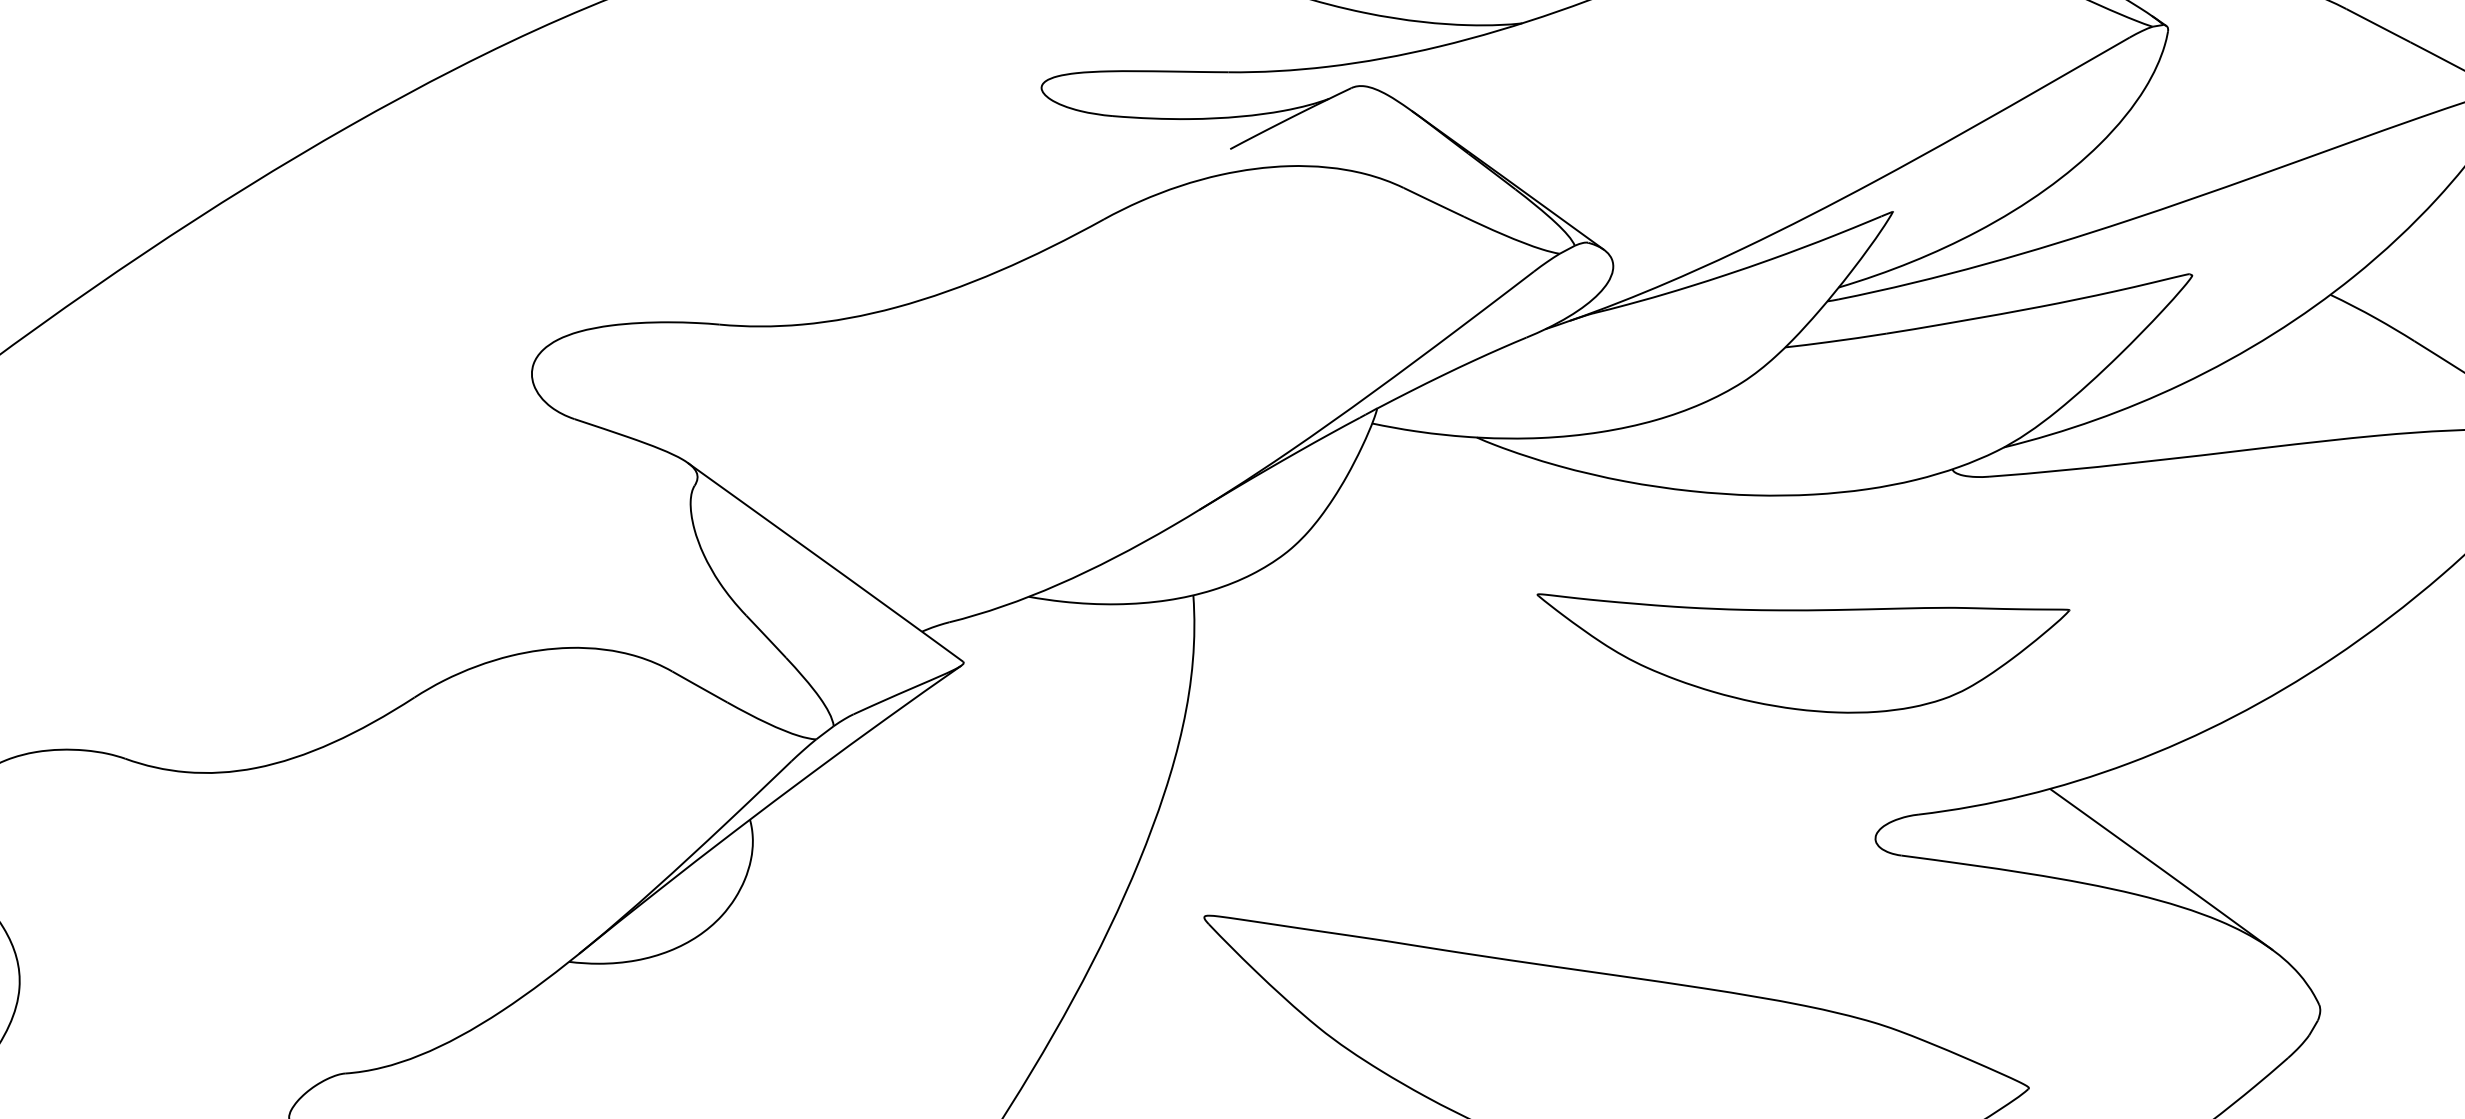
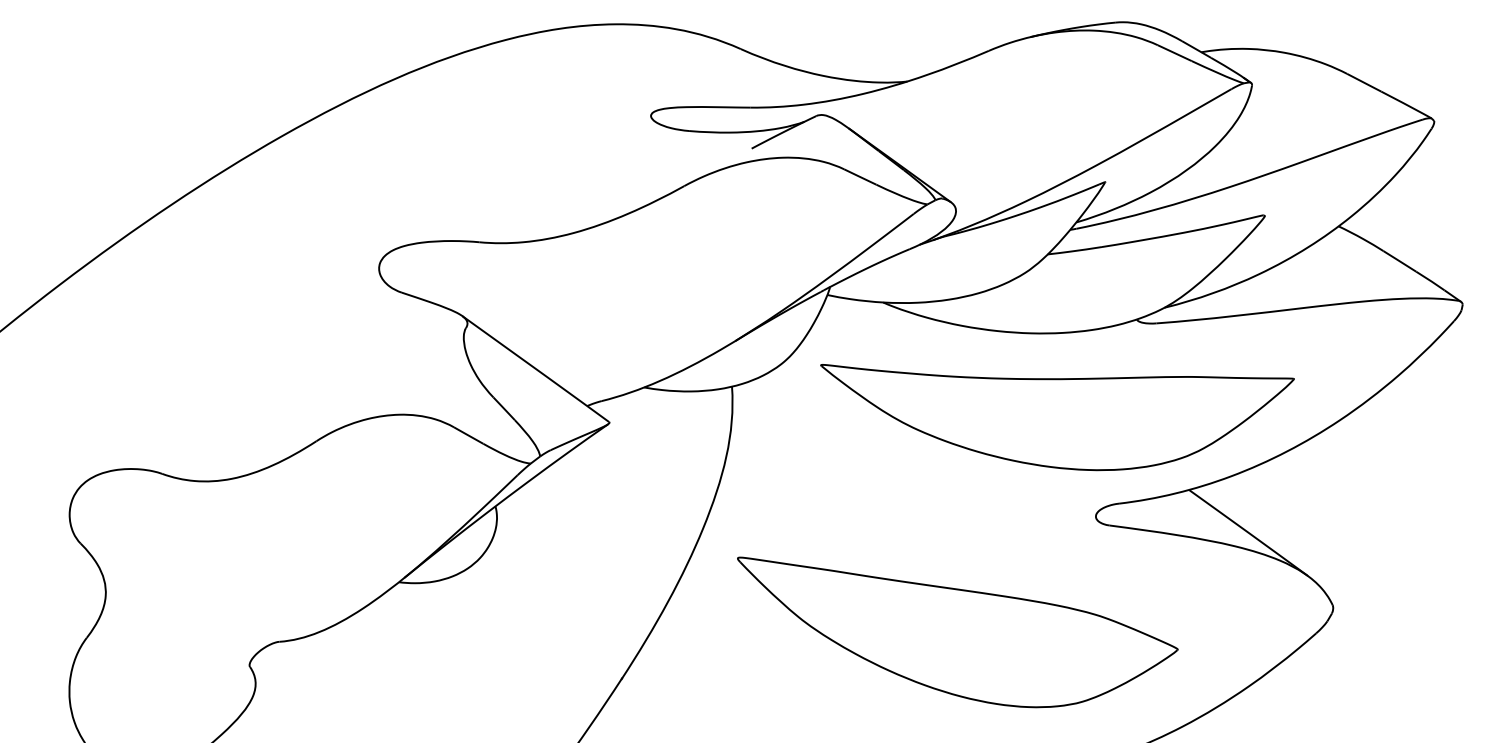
part: (1803, 653) -> (1057, 417), size x1.67

